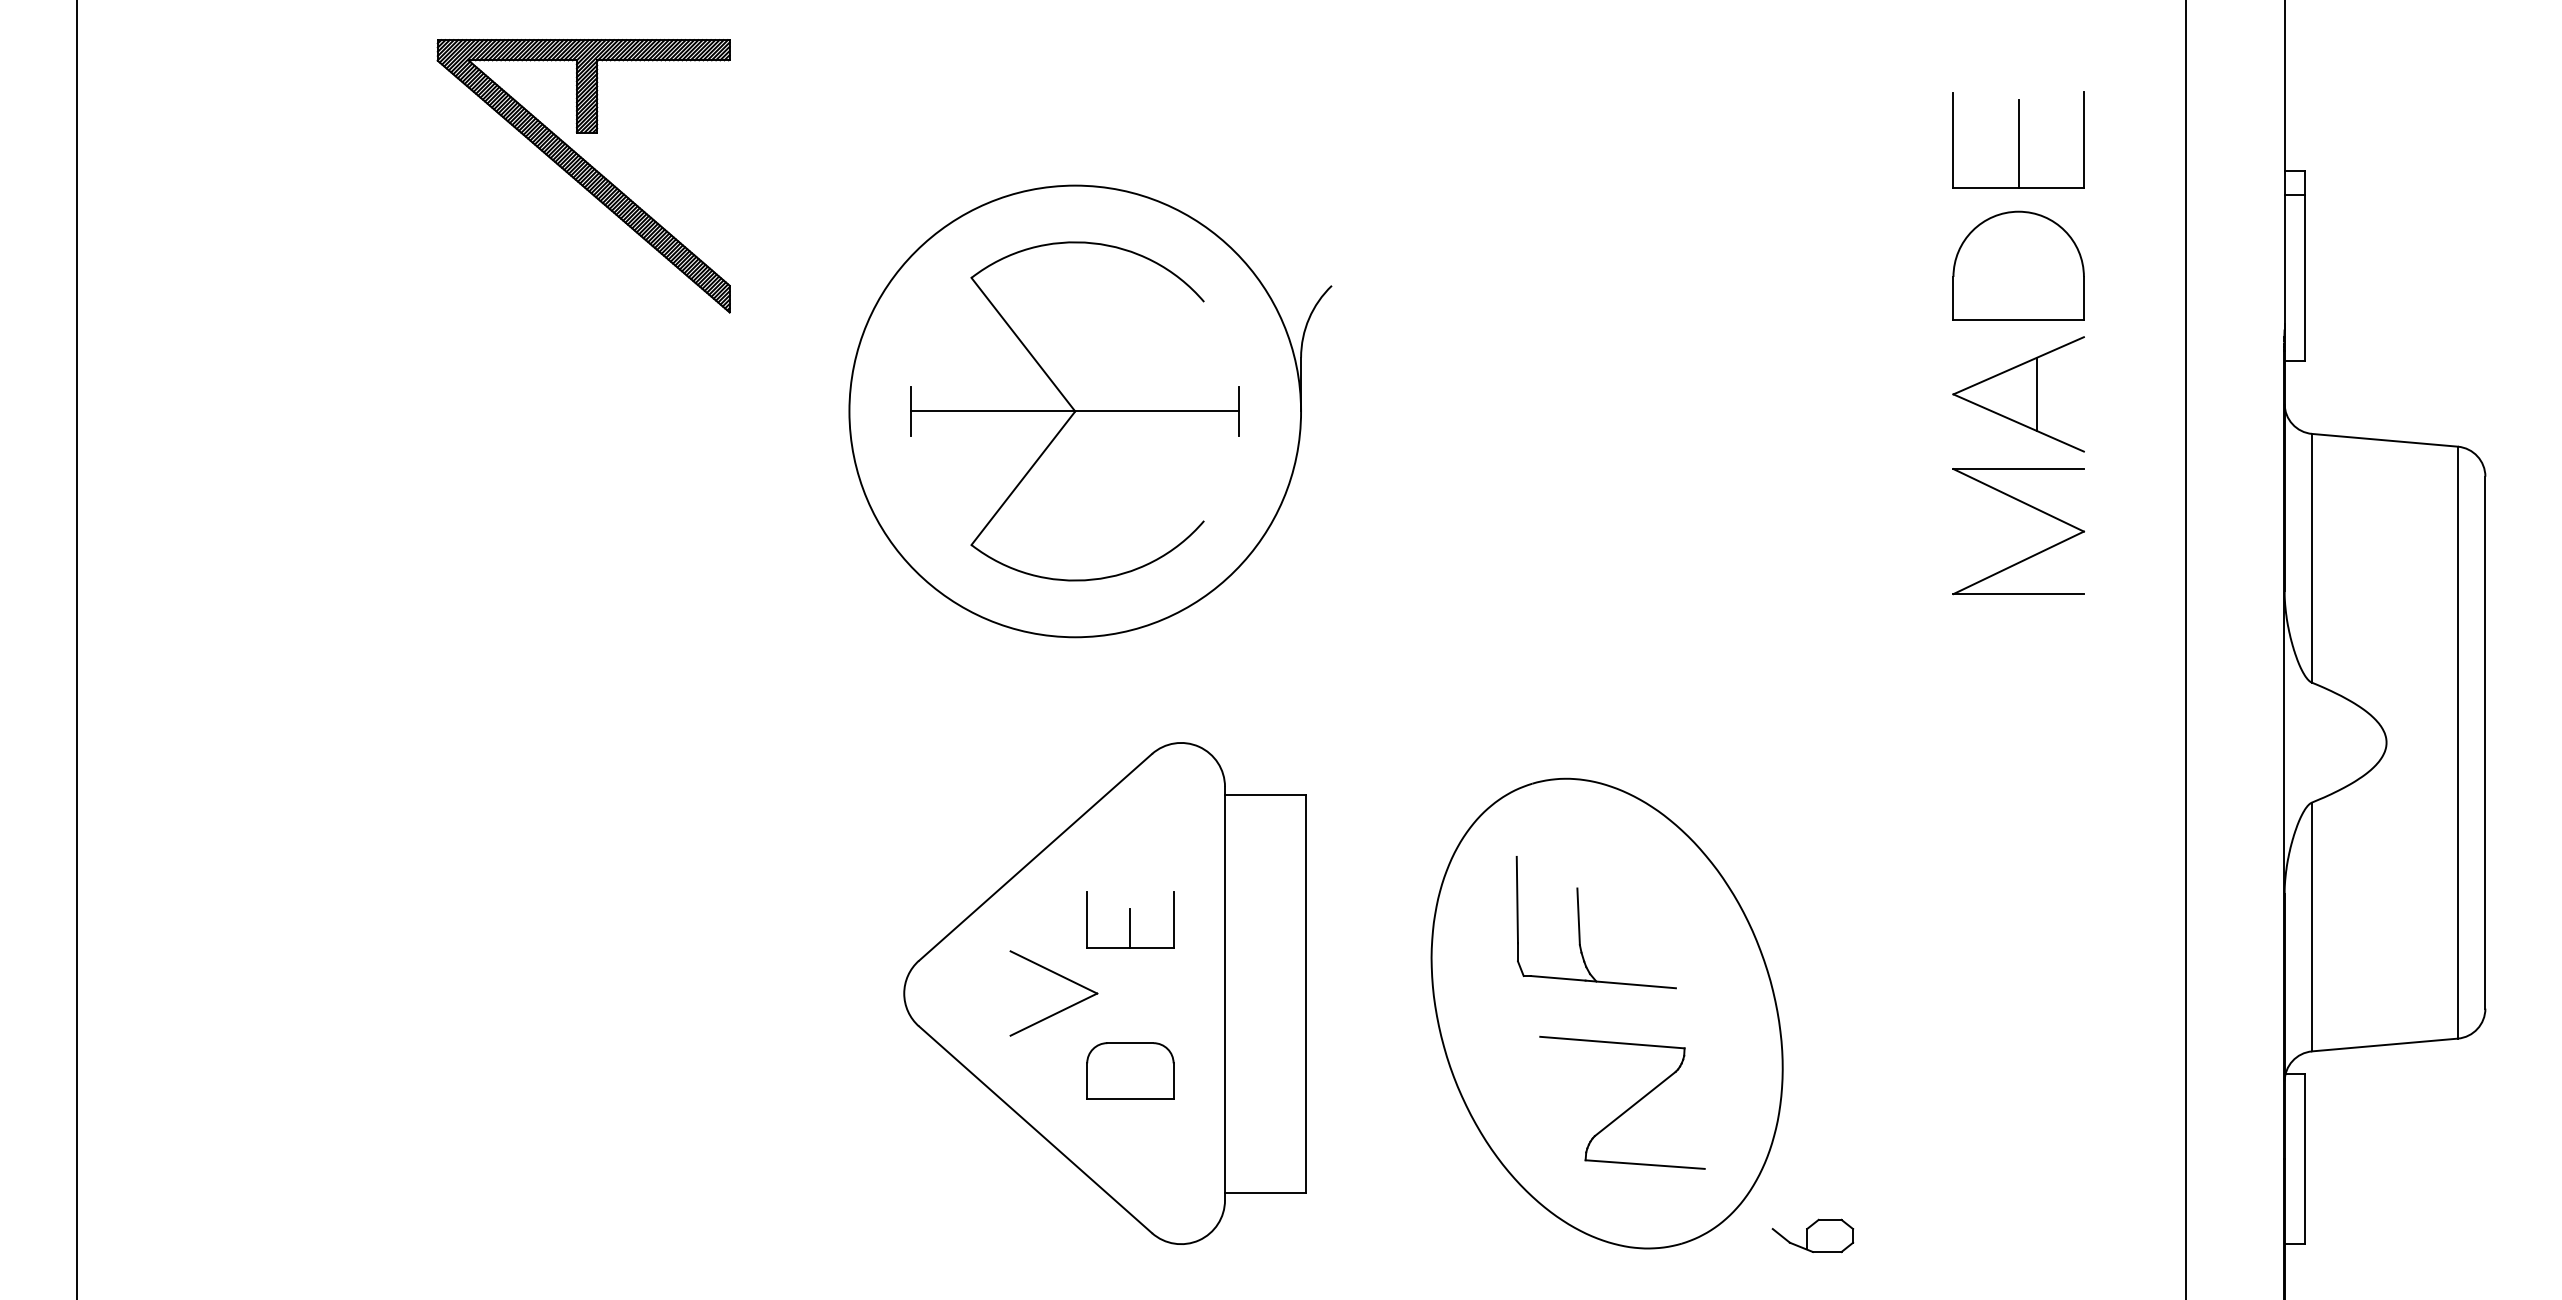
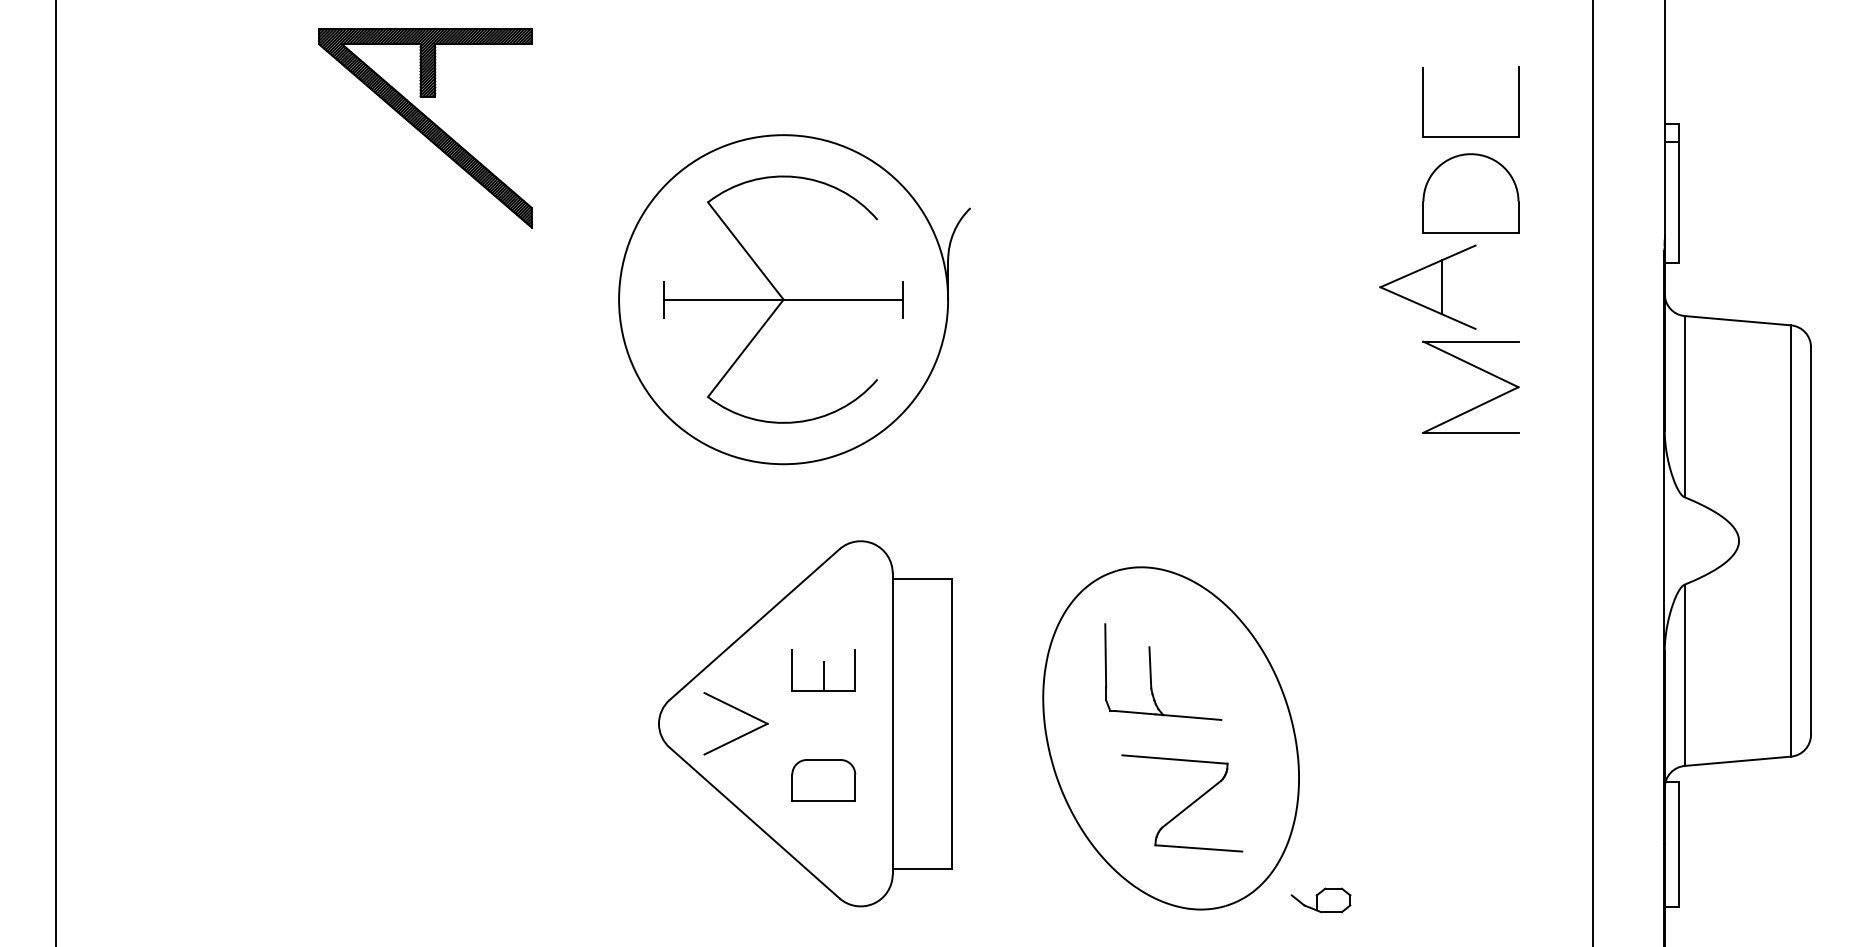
line: (2018, 143) -> (1470, 104), removed
part: (2018, 393) -> (1427, 286), moved
part: (1061, 978) -> (741, 712), moved

